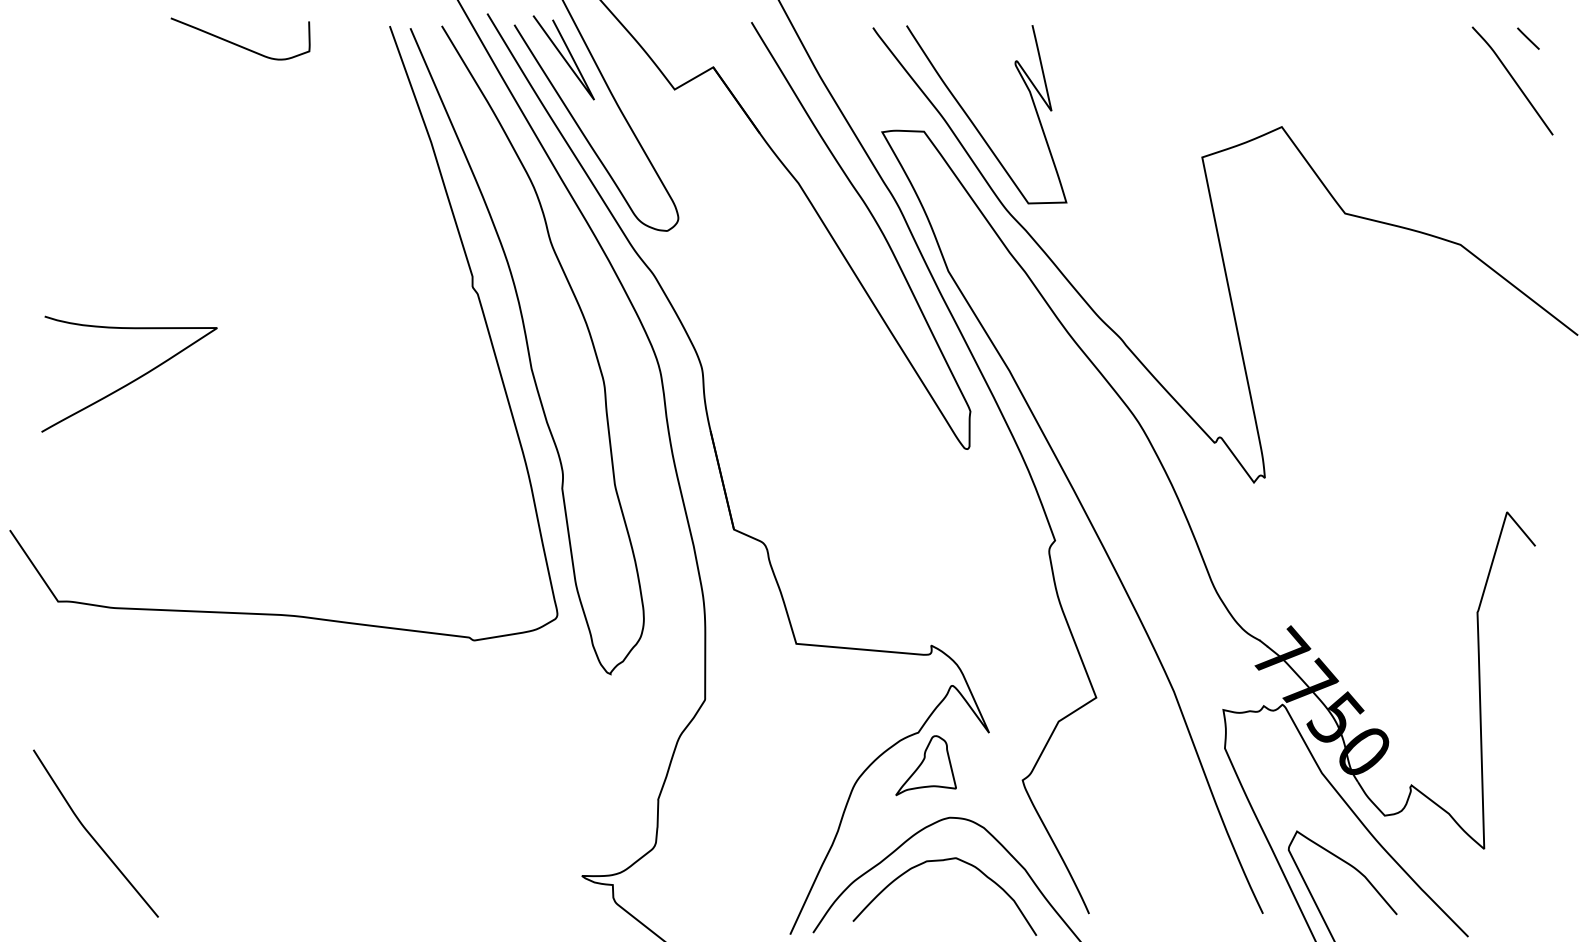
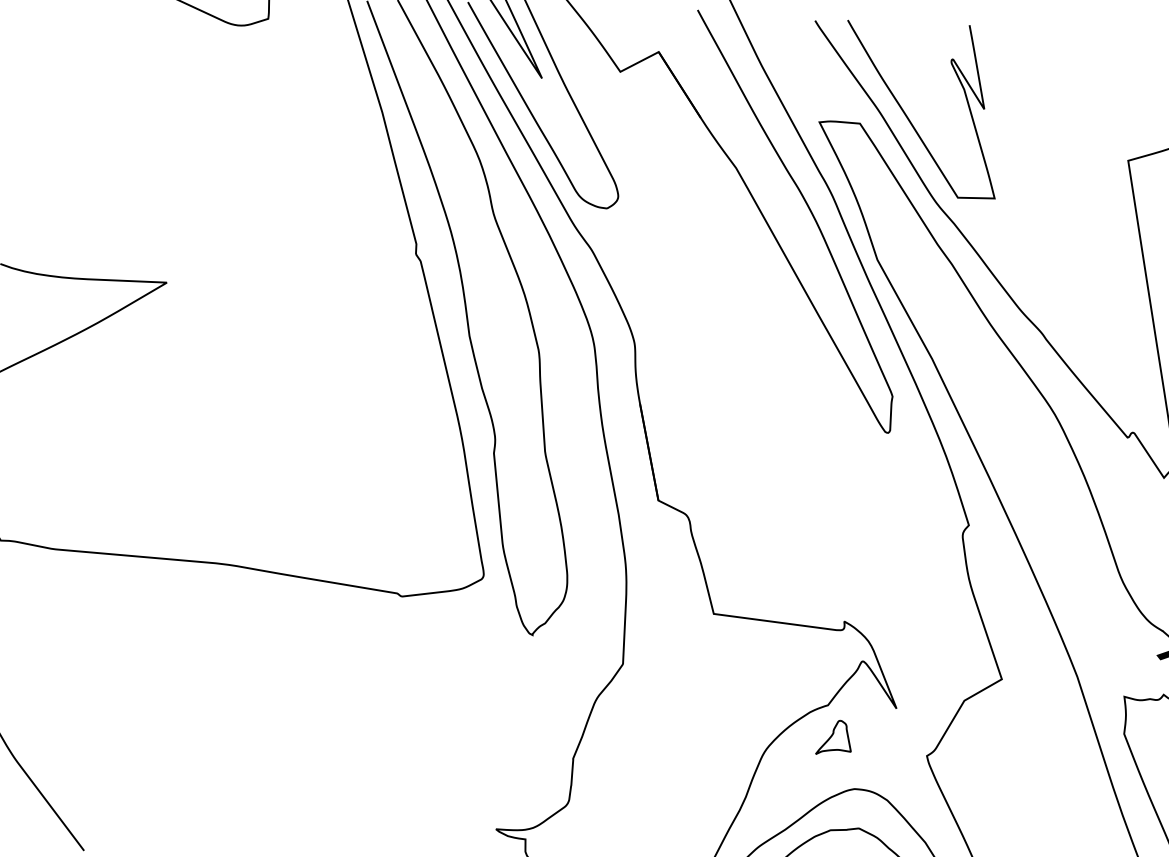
part: (925, 765) -> (833, 737), size x0.6

